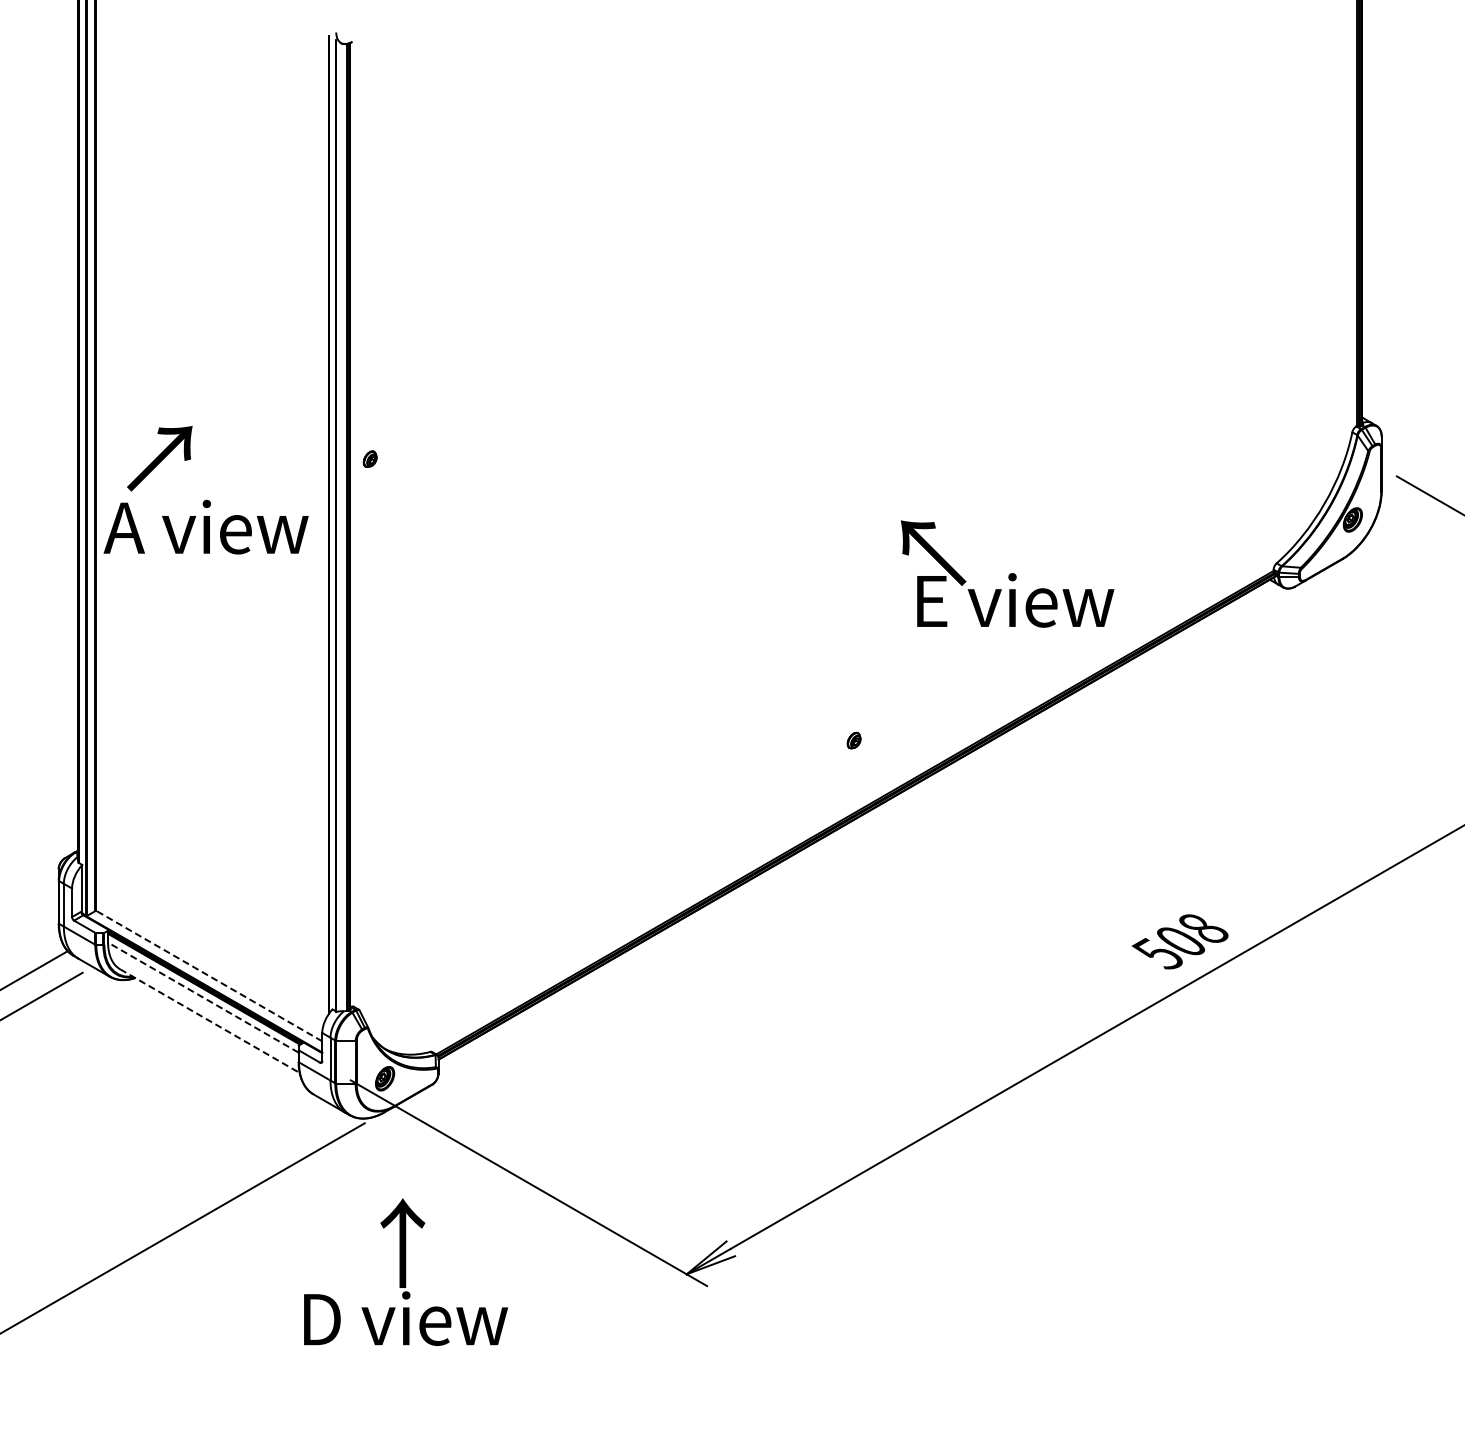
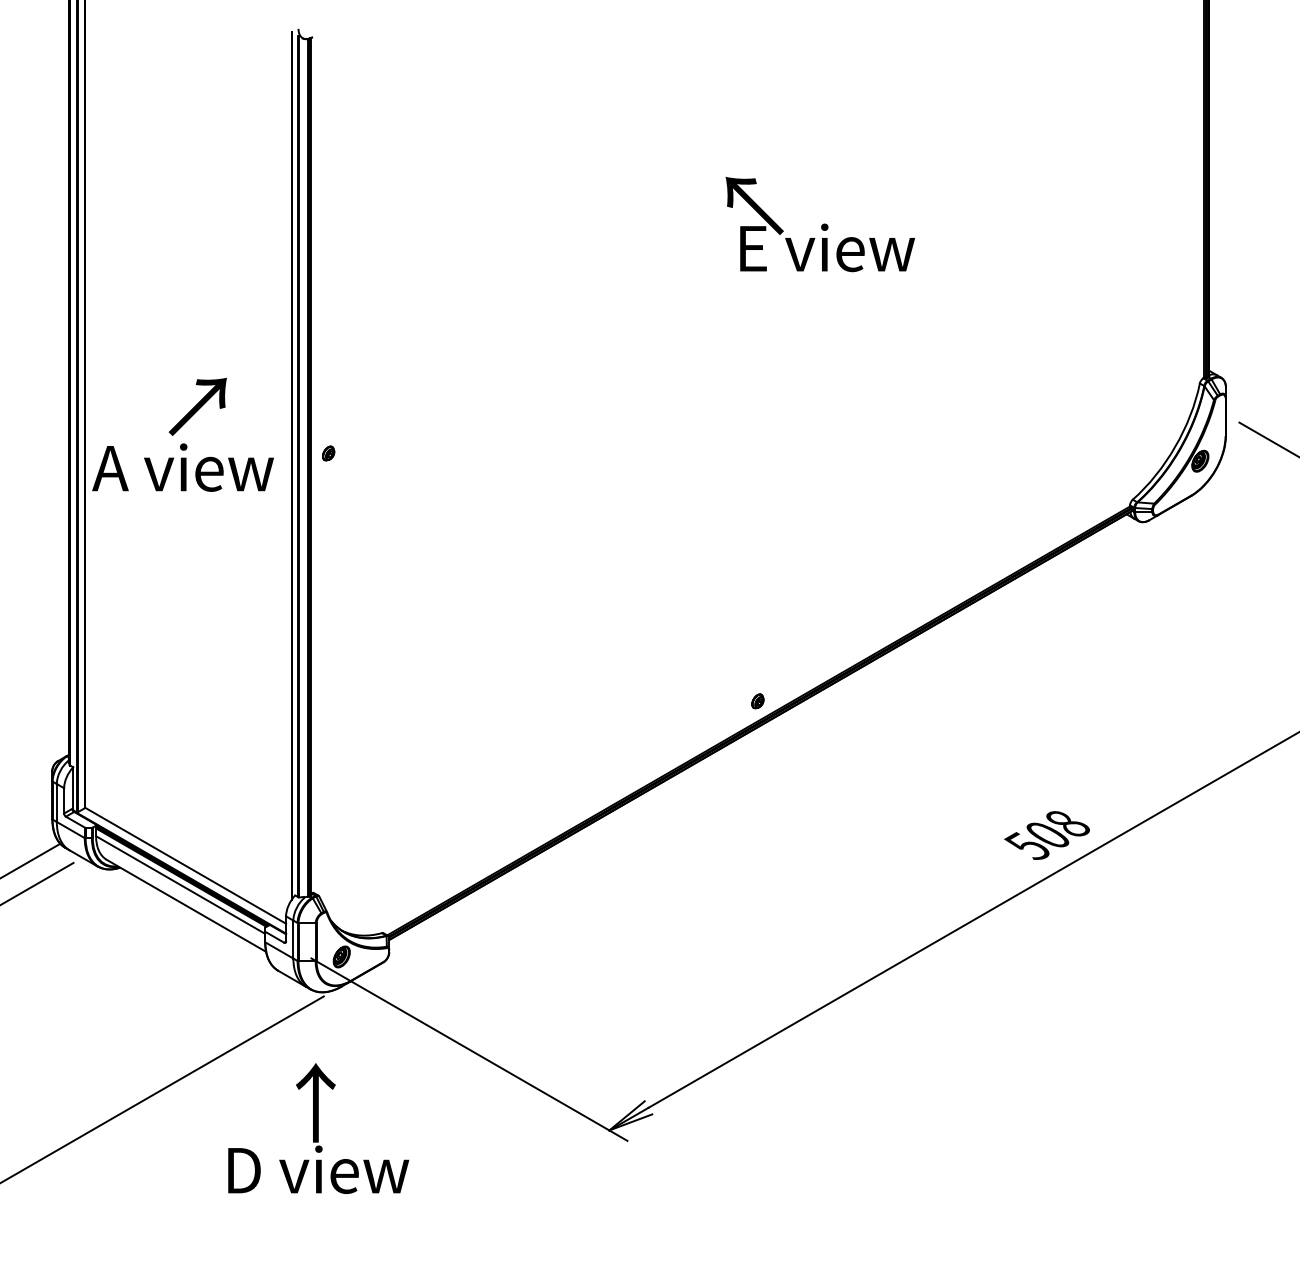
text: (159, 458) -> (197, 406), moved
part: (369, 458) -> (327, 452), moved
text: (1007, 573) -> (820, 223), moved
part: (853, 740) -> (757, 701), moved
line: (208, 975) -> (185, 865), dashed -> solid
line: (203, 997) -> (180, 884), dashed -> solid
line: (209, 1021) -> (186, 906), dashed -> solid
text: (405, 1271) -> (318, 1127), moved

